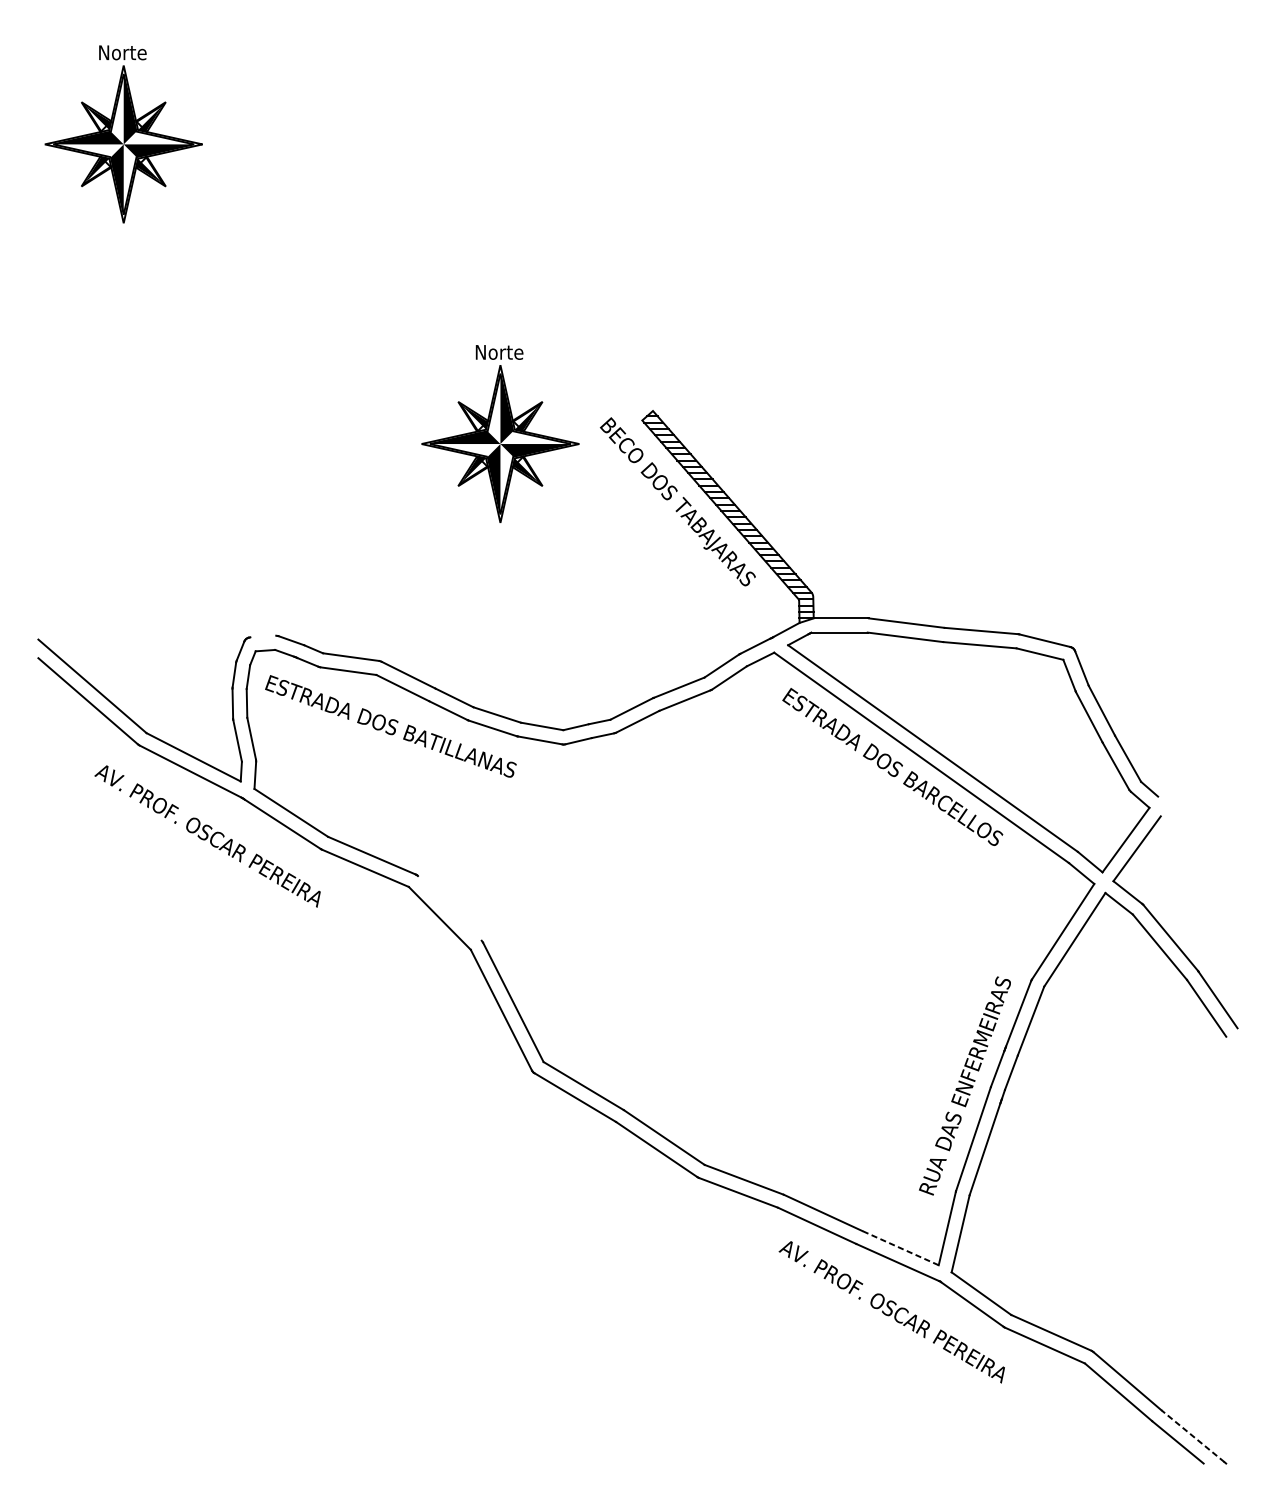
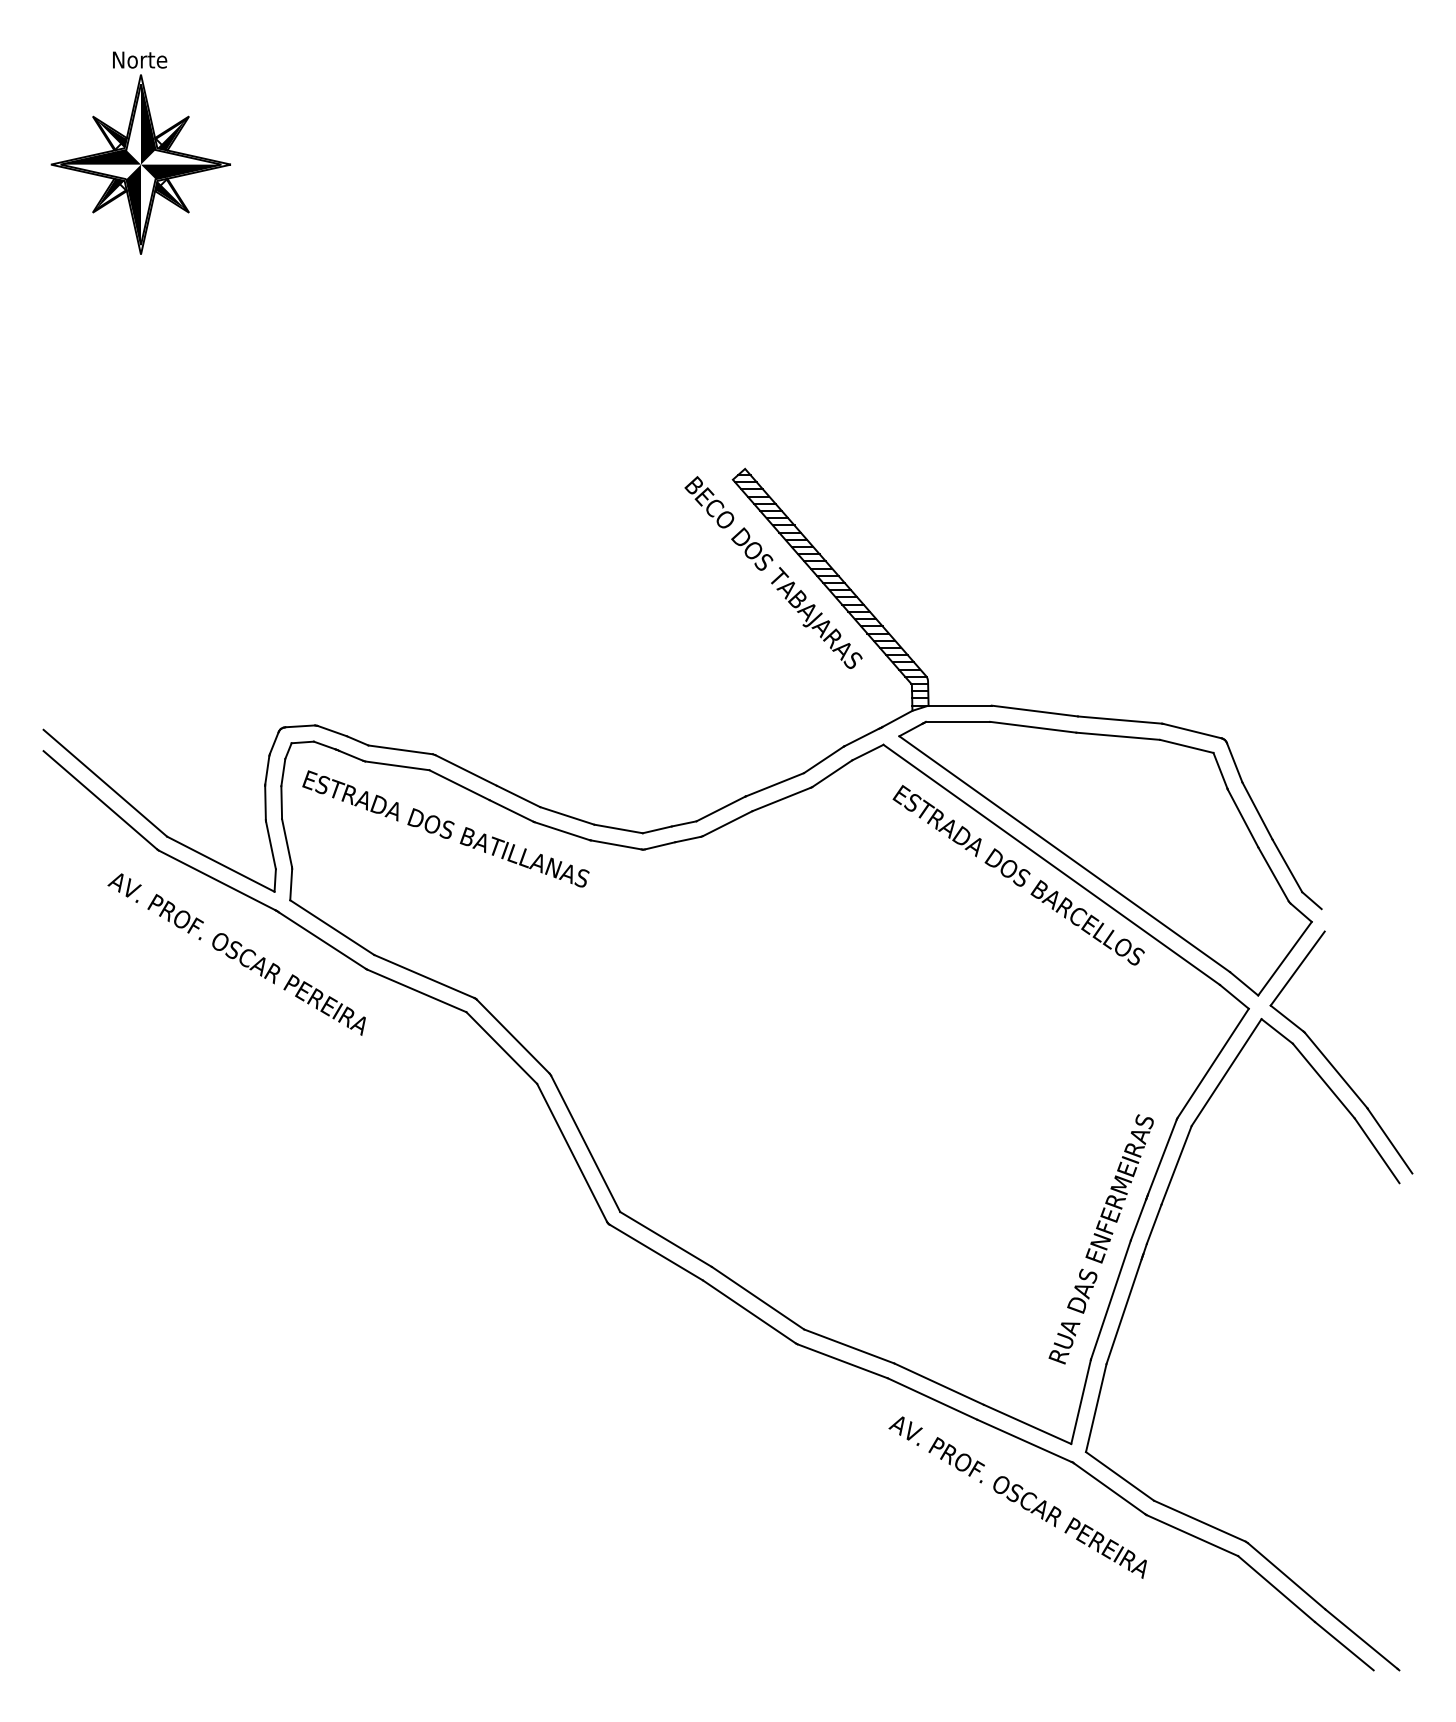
part: (500, 433) -> (570, 494), removed
line: (263, 636) -> (300, 726), added
line: (449, 908) -> (512, 1036), added
line: (900, 1248) -> (1027, 1424), dashed -> solid
line: (1193, 1436) -> (1361, 1639), dashed -> solid

